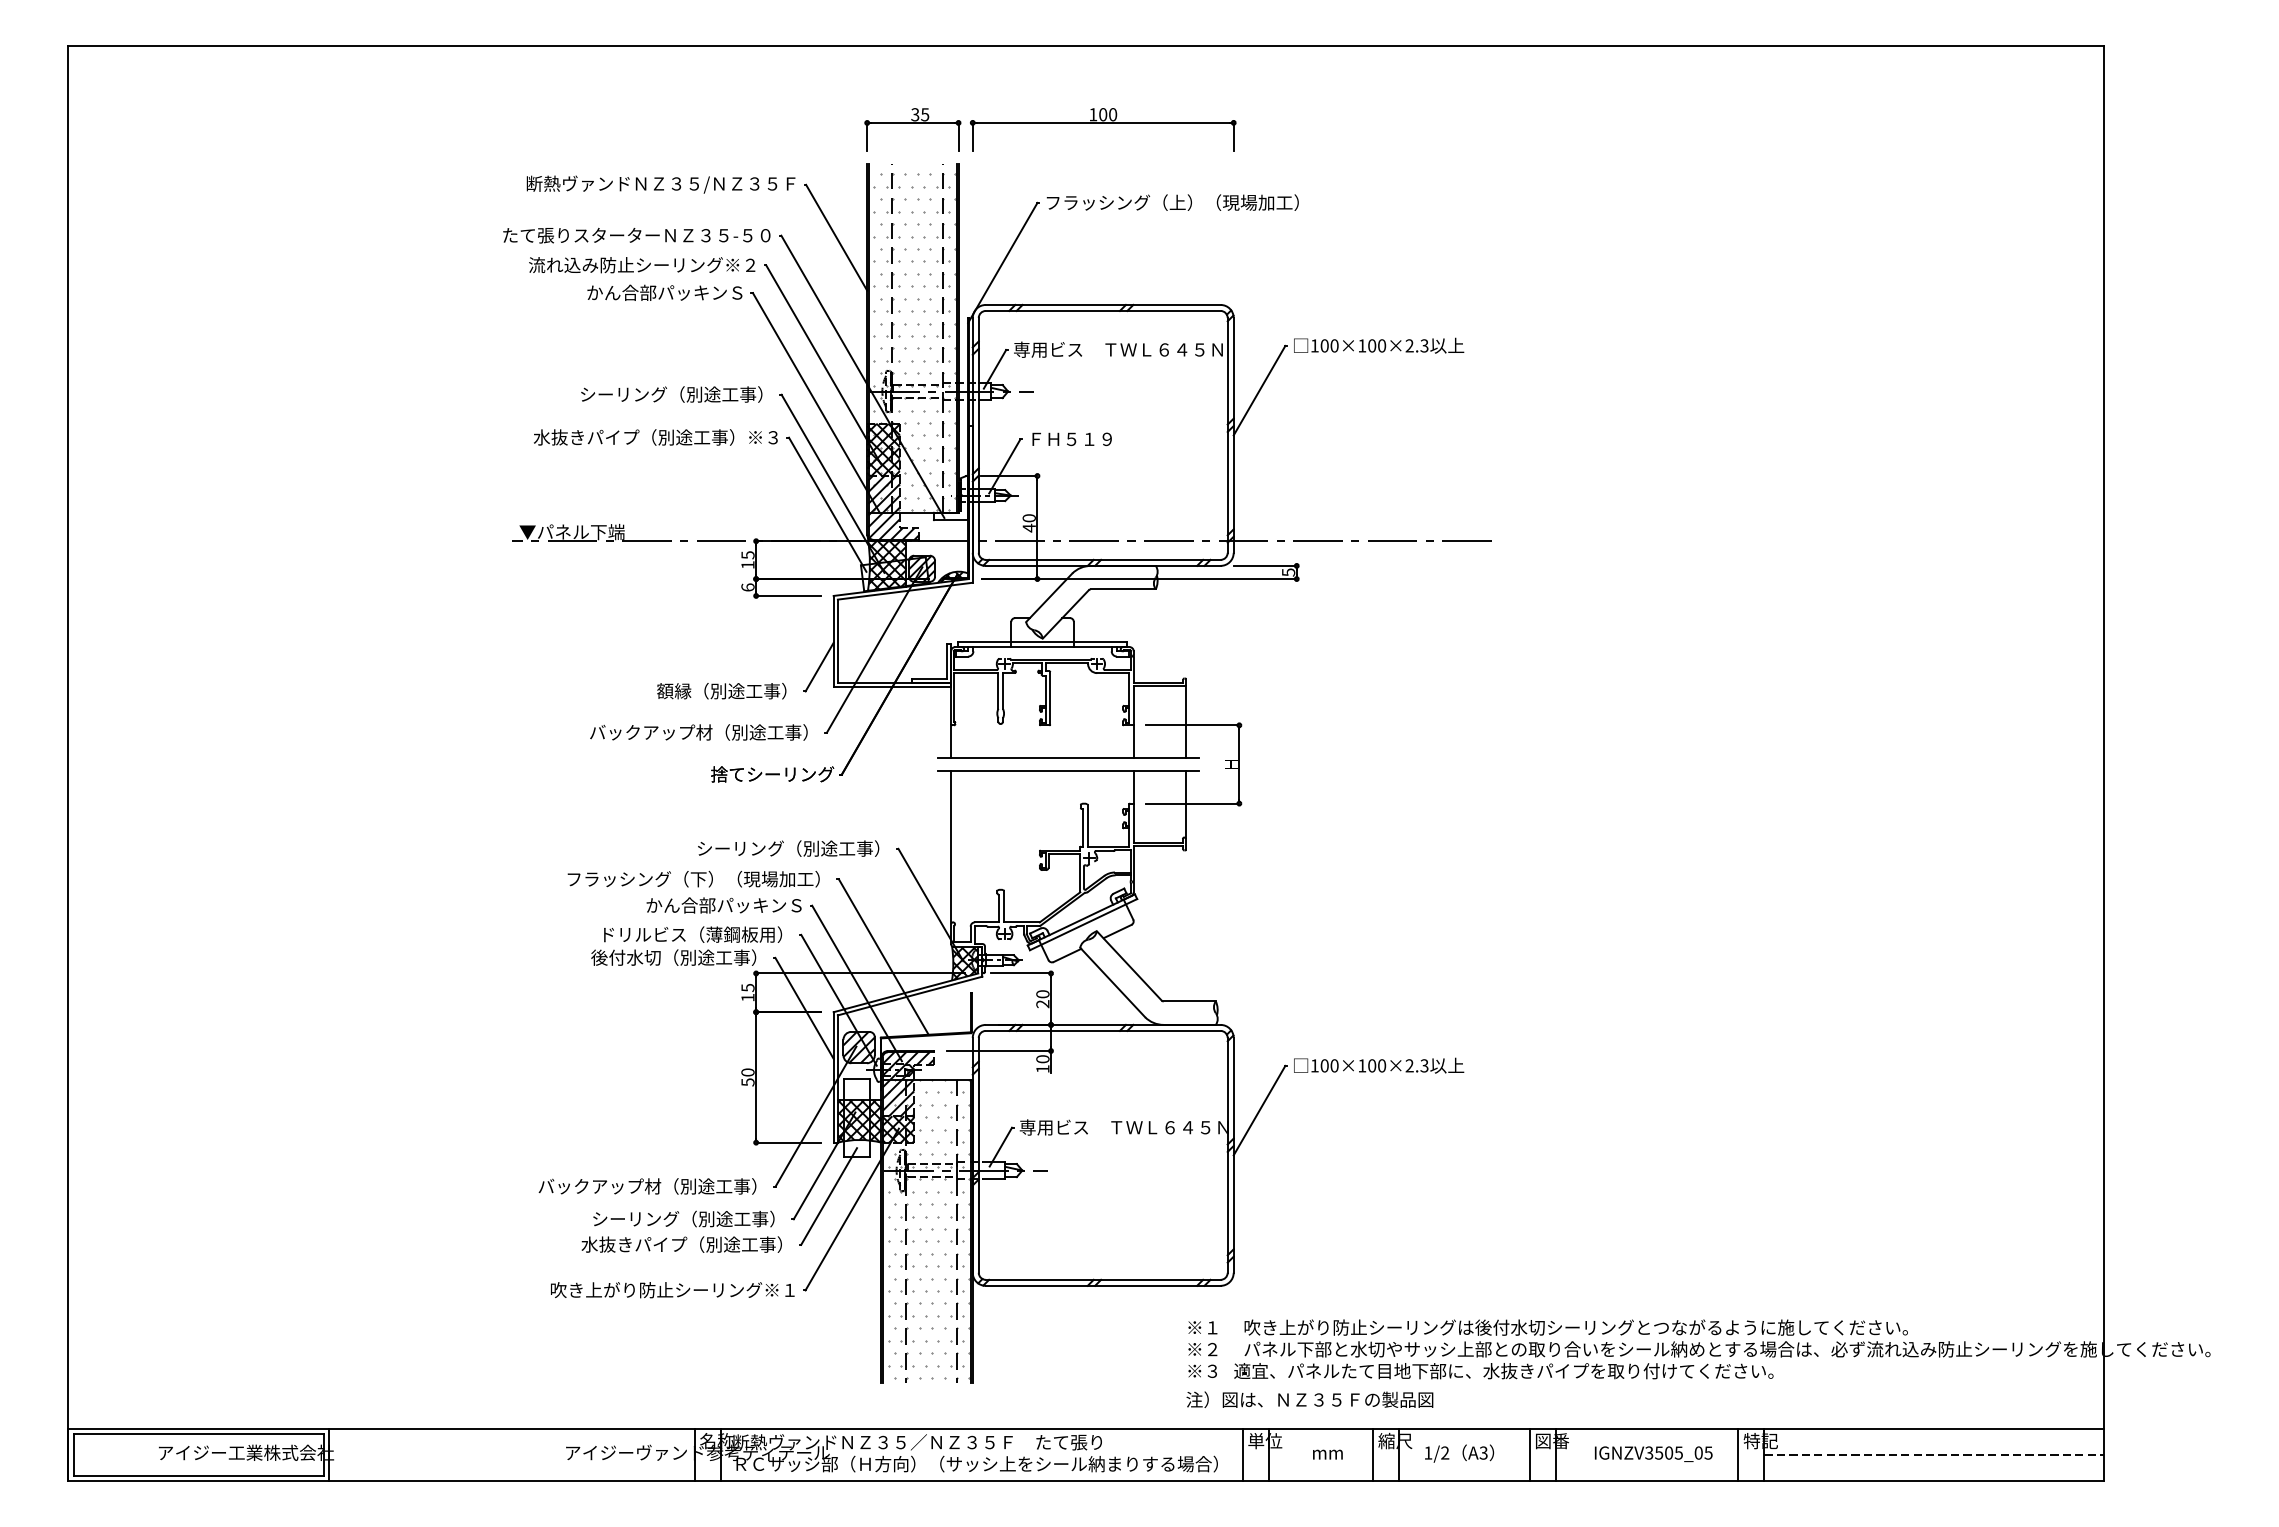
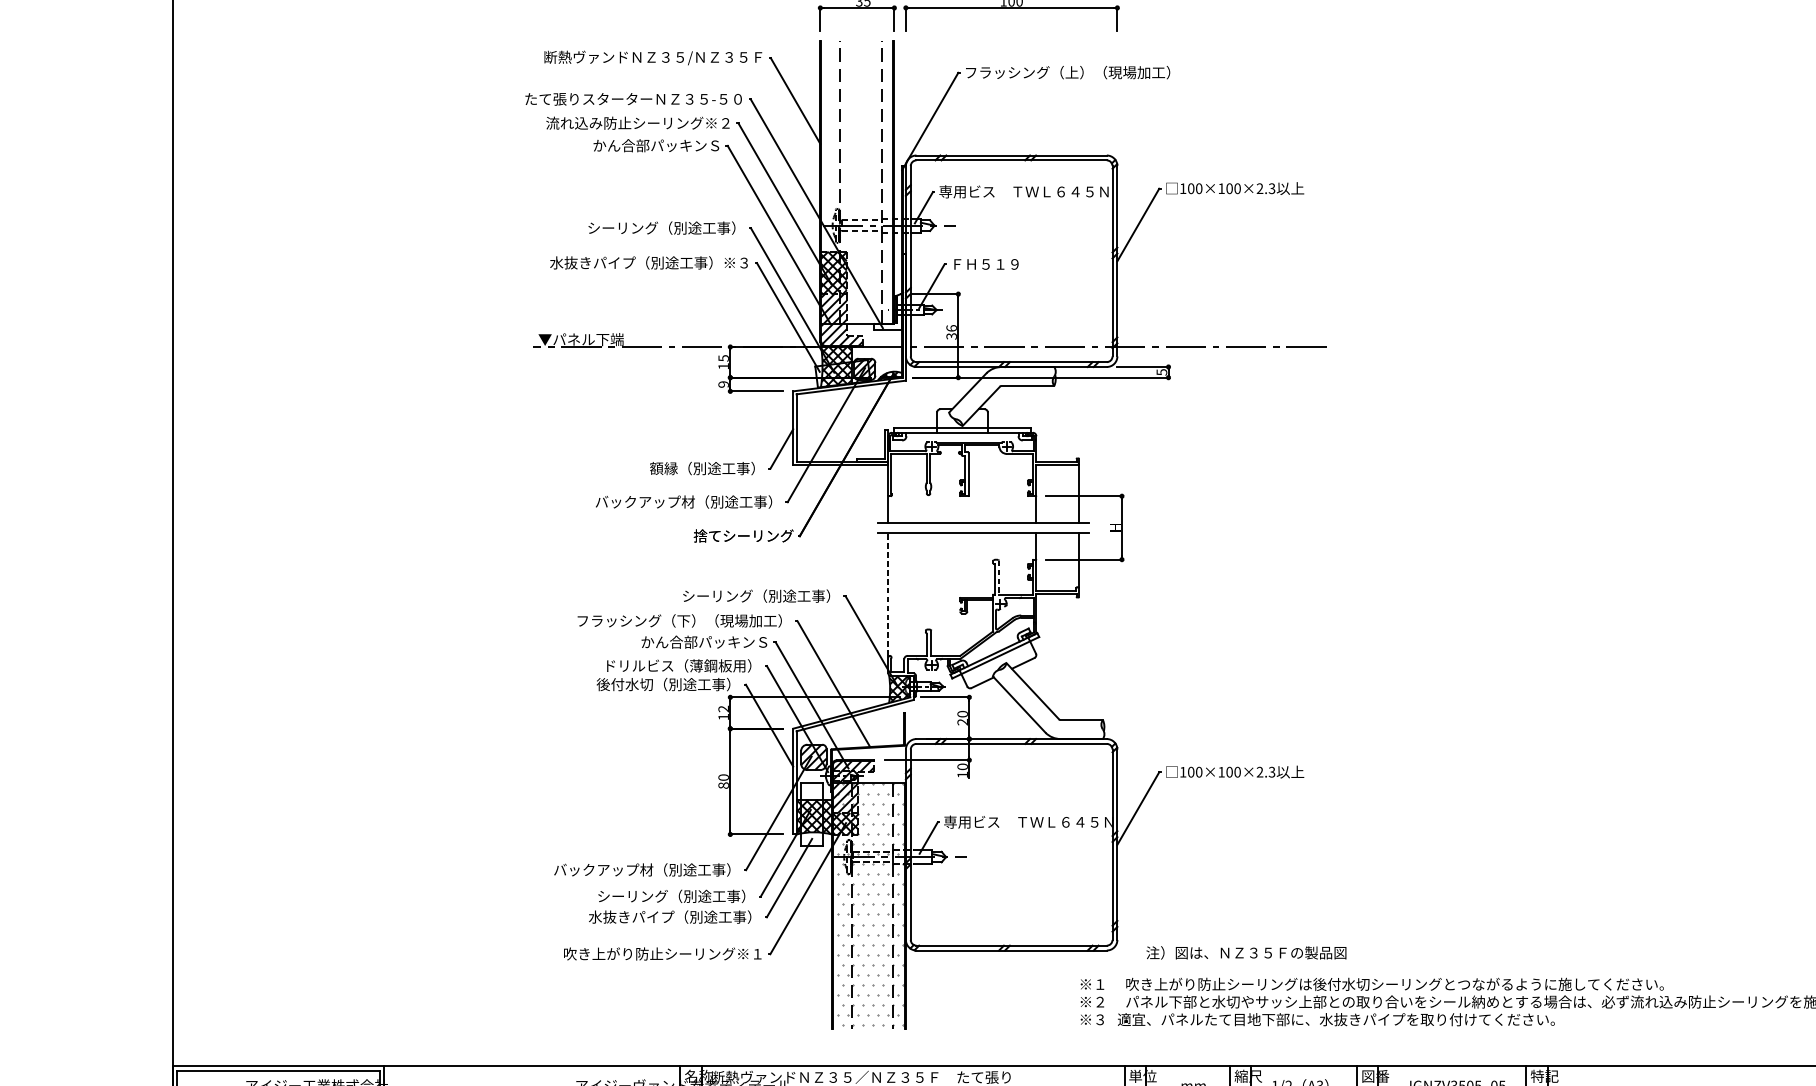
hatch: (914, 342) -> (858, 185), removed
text: (1028, 523) -> (951, 332), 40 -> 36
text: (747, 587) -> (723, 384), 6 -> 9
line: (1087, 825) -> (998, 577), solid -> dashed
line: (951, 846) -> (888, 594), solid -> dashed
text: (747, 987) -> (723, 708), 15 -> 12
text: (747, 1082) -> (723, 785), 50 -> 80
text: (1309, 1399) -> (1246, 952), moved

